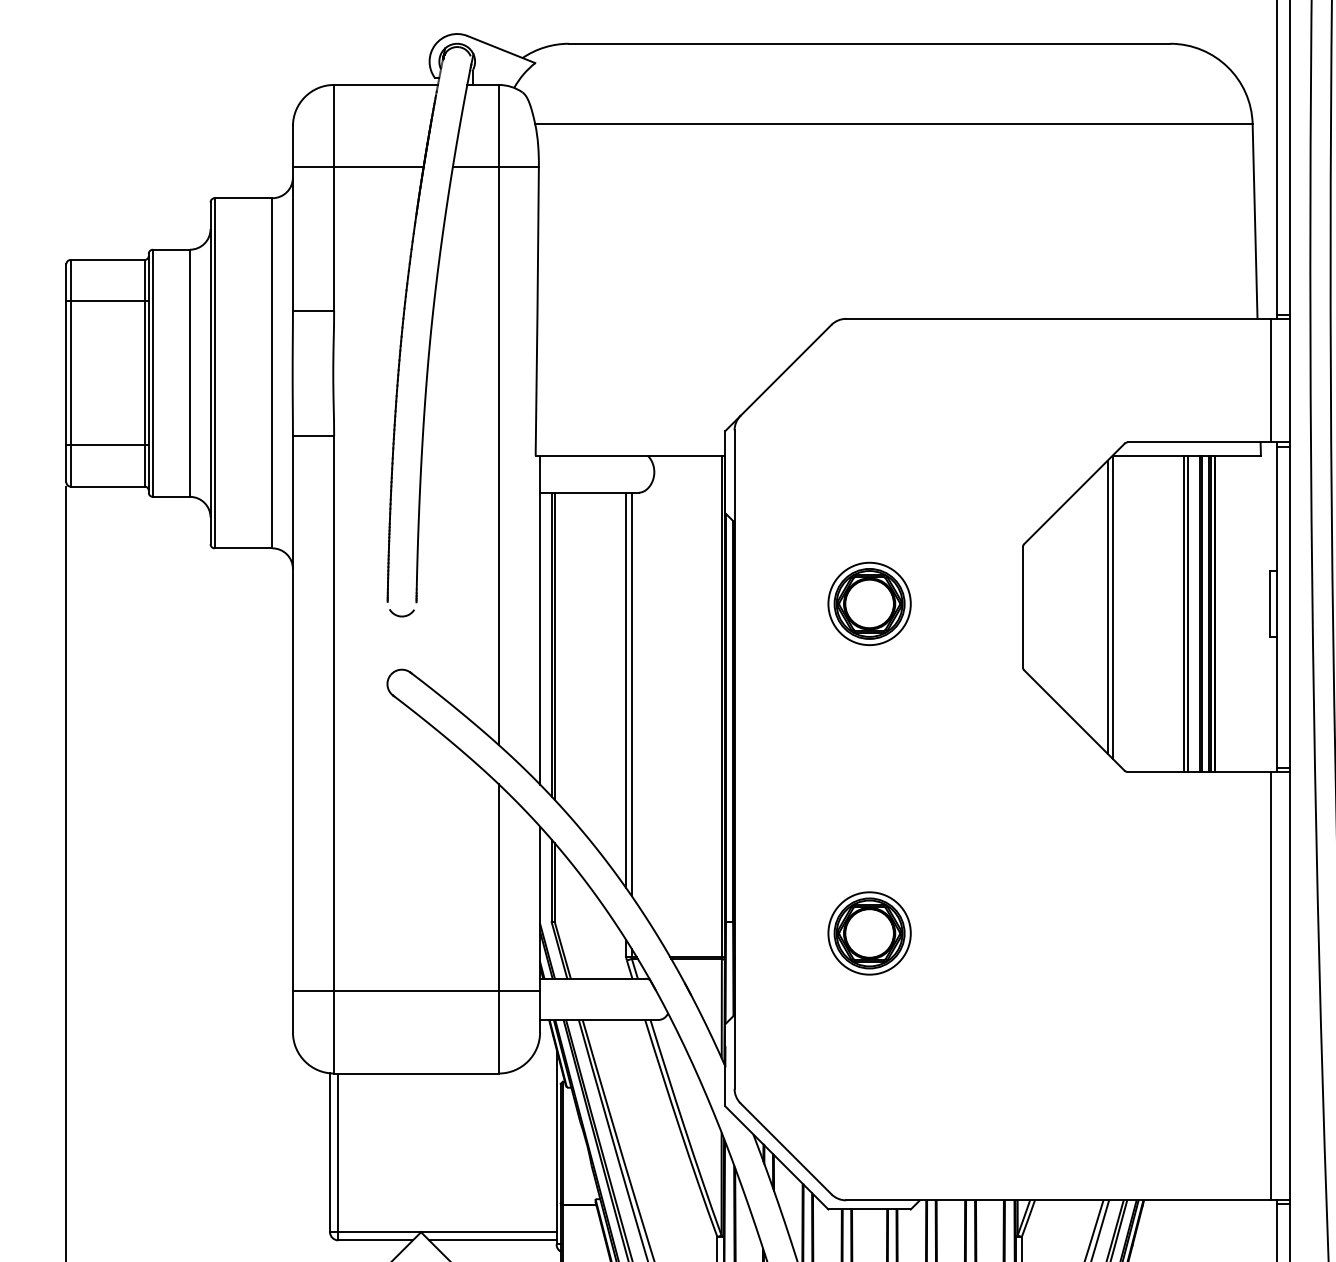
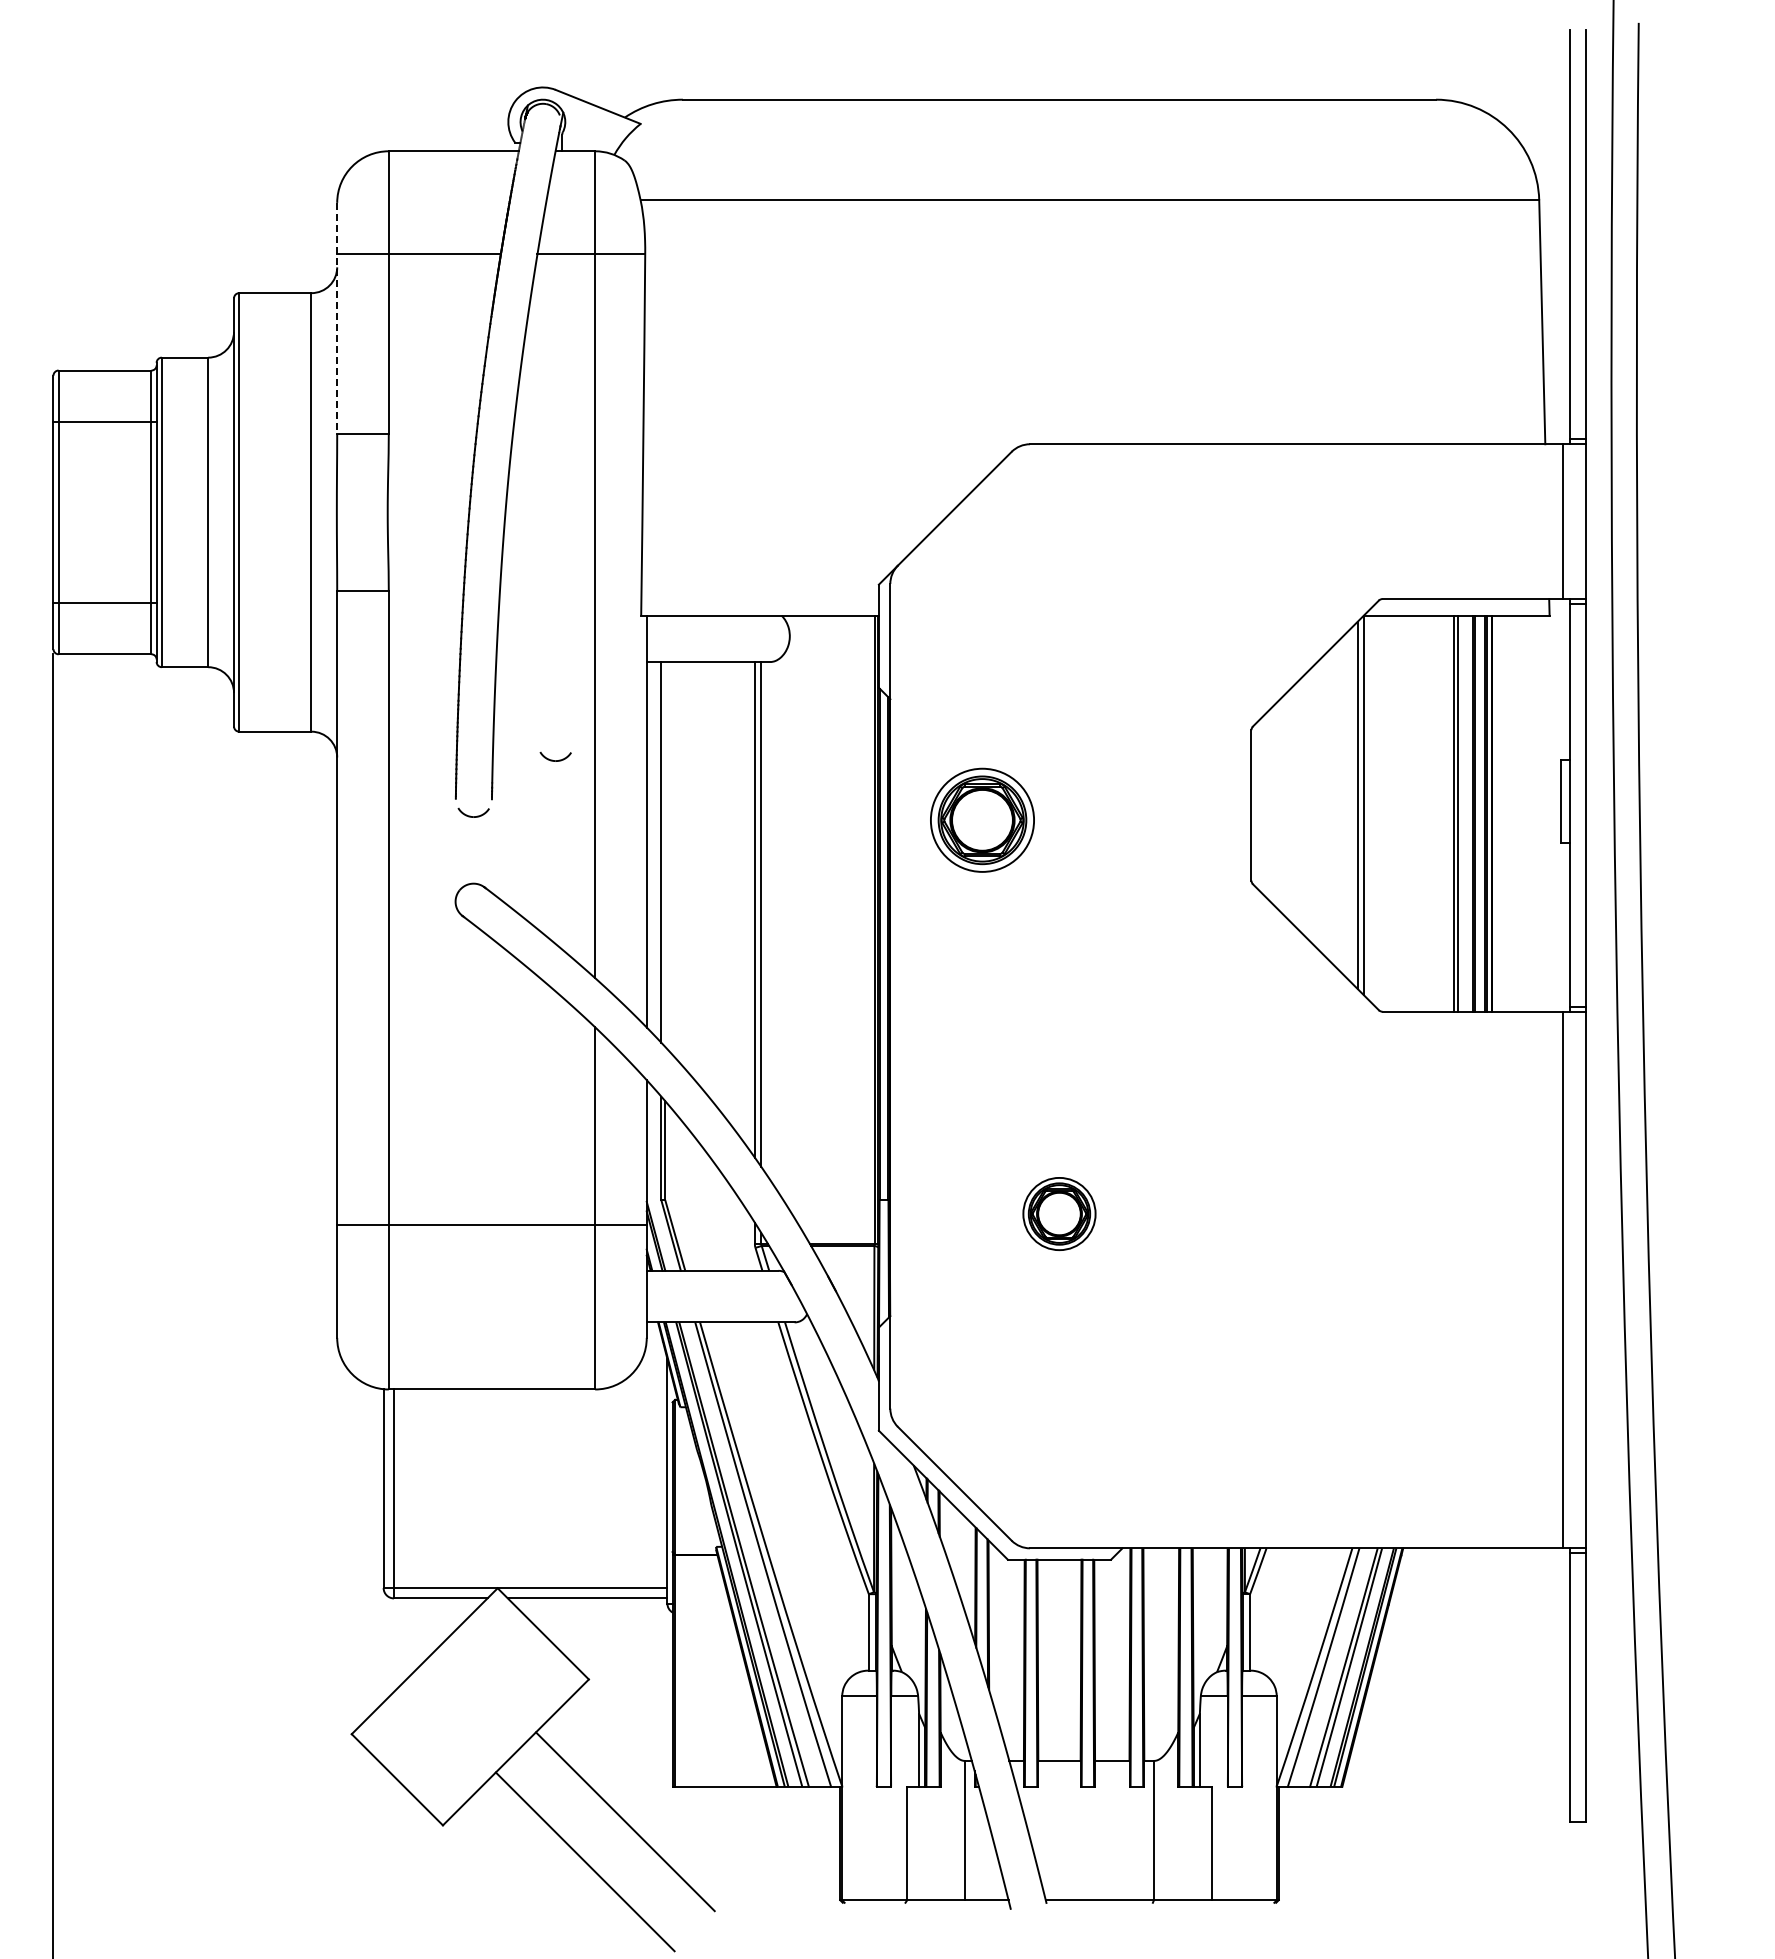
line: (293, 218) -> (337, 318), solid -> dashed
part: (467, 568) -> (555, 756), added
part: (869, 603) -> (982, 819), moved
line: (555, 646) -> (665, 854), removed
part: (869, 933) -> (1059, 1213), size x0.7
line: (416, 991) -> (491, 1225), moved

